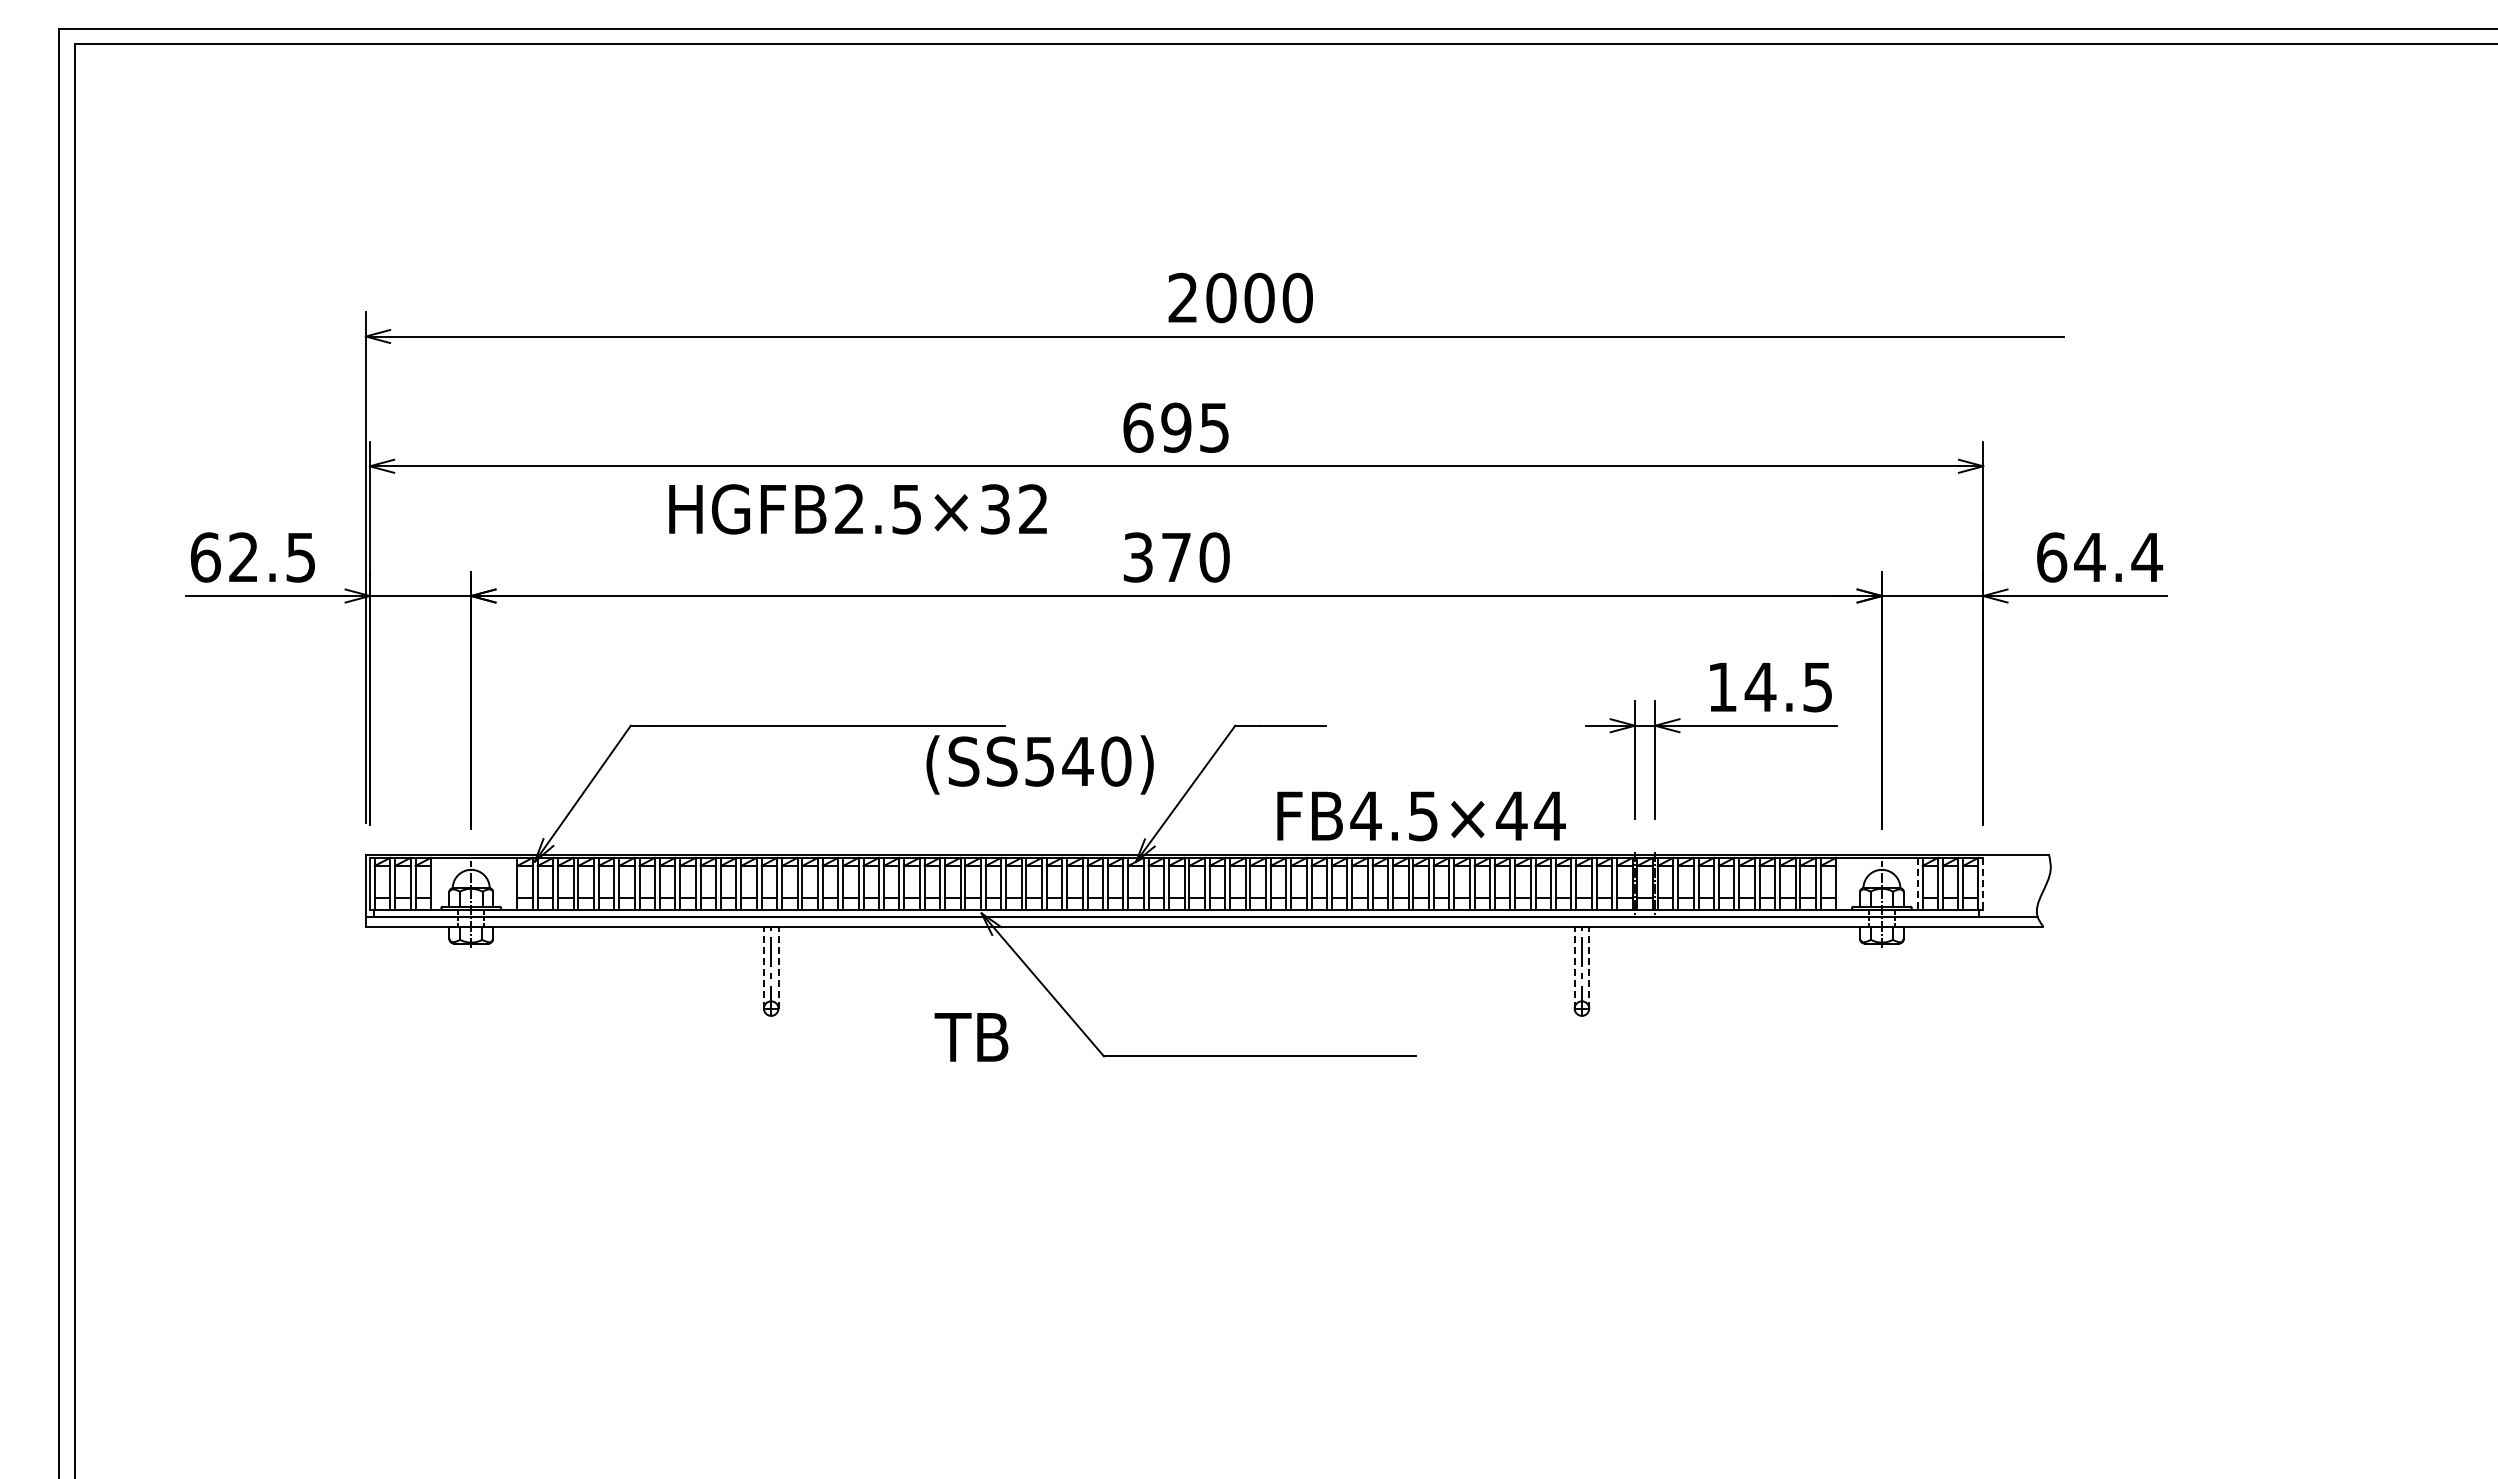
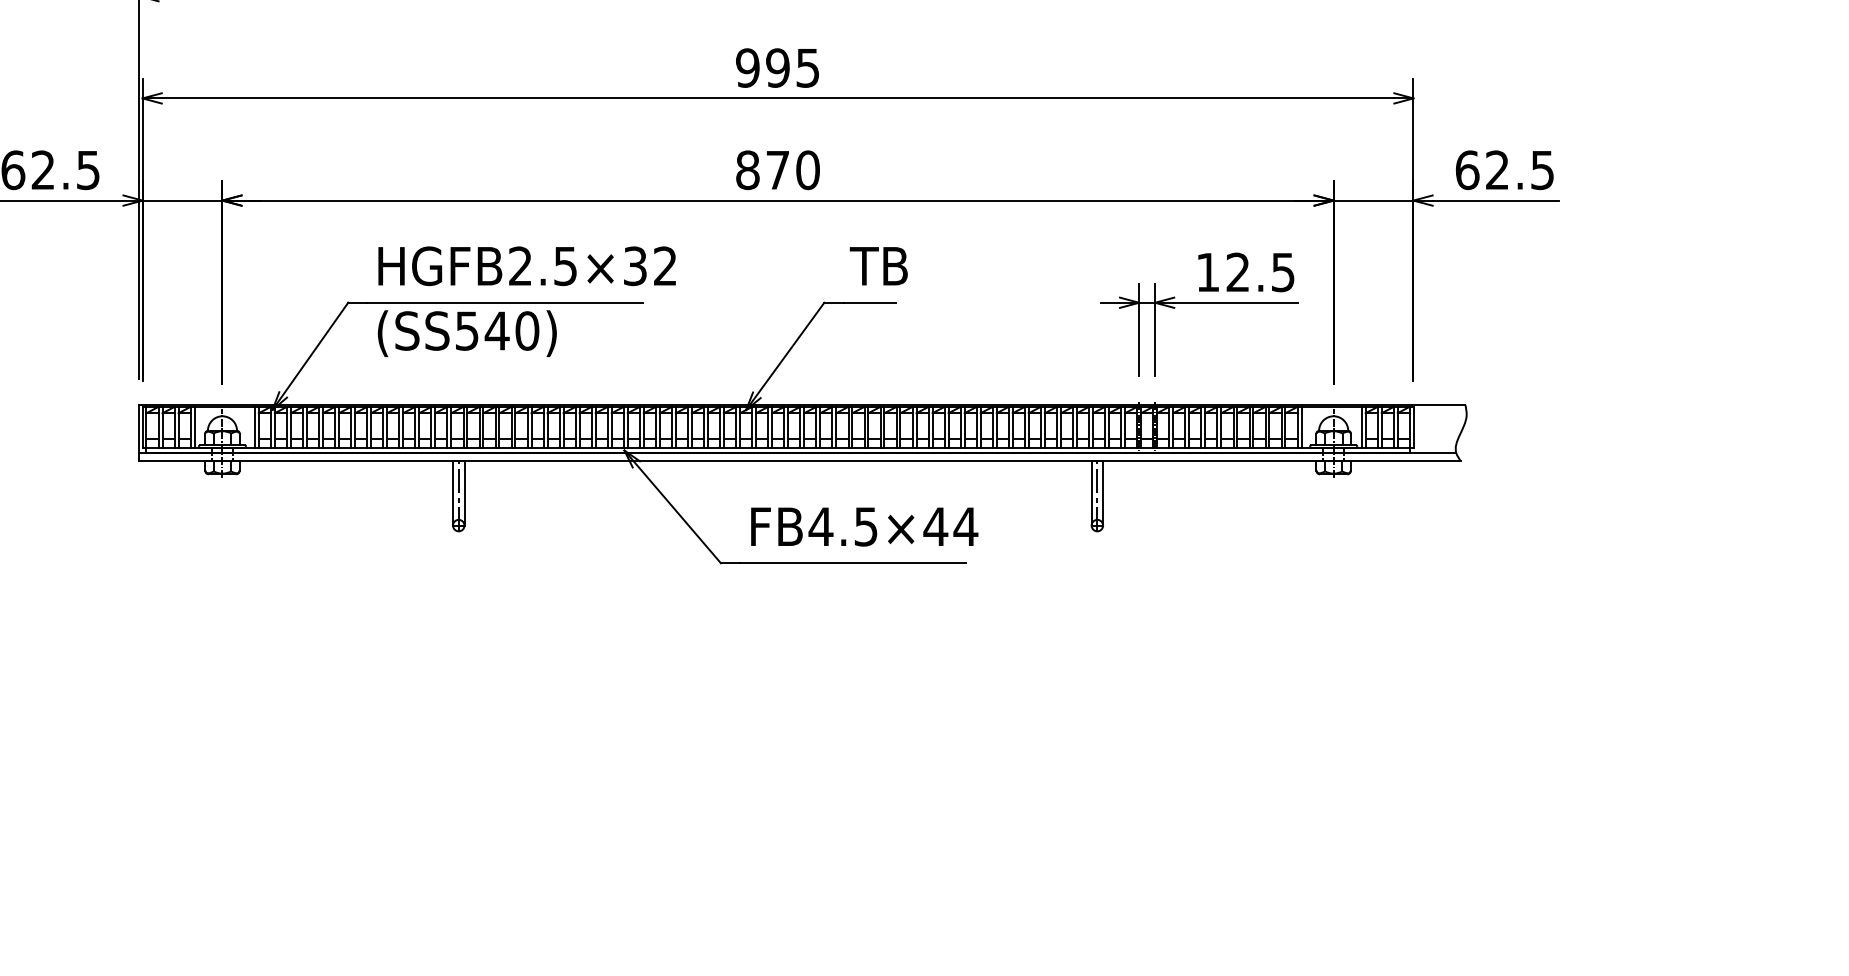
text: (1138, 427) -> (748, 67), 695 -> 995
text: (857, 509) -> (526, 266), moved
text: (1138, 557) -> (748, 170), 370 -> 870
text: (2118, 557) -> (1520, 170), 64.4 -> 62.5
text: (1760, 686) -> (1238, 271), 14.5 -> 12.5
text: (1039, 764) -> (466, 333), moved
text: (1421, 816) -> (864, 527), moved
line: (435, 883) -> (194, 427), added
line: (512, 883) -> (254, 427), added
line: (1841, 883) -> (1301, 427), added
line: (1917, 883) -> (1361, 427), dashed -> solid
line: (1983, 883) -> (1413, 427), dashed -> solid
line: (763, 967) -> (452, 493), dashed -> solid
line: (778, 967) -> (464, 493), dashed -> solid
line: (1574, 967) -> (1091, 493), dashed -> solid
line: (1589, 967) -> (1103, 493), dashed -> solid
text: (971, 1037) -> (878, 266), moved

